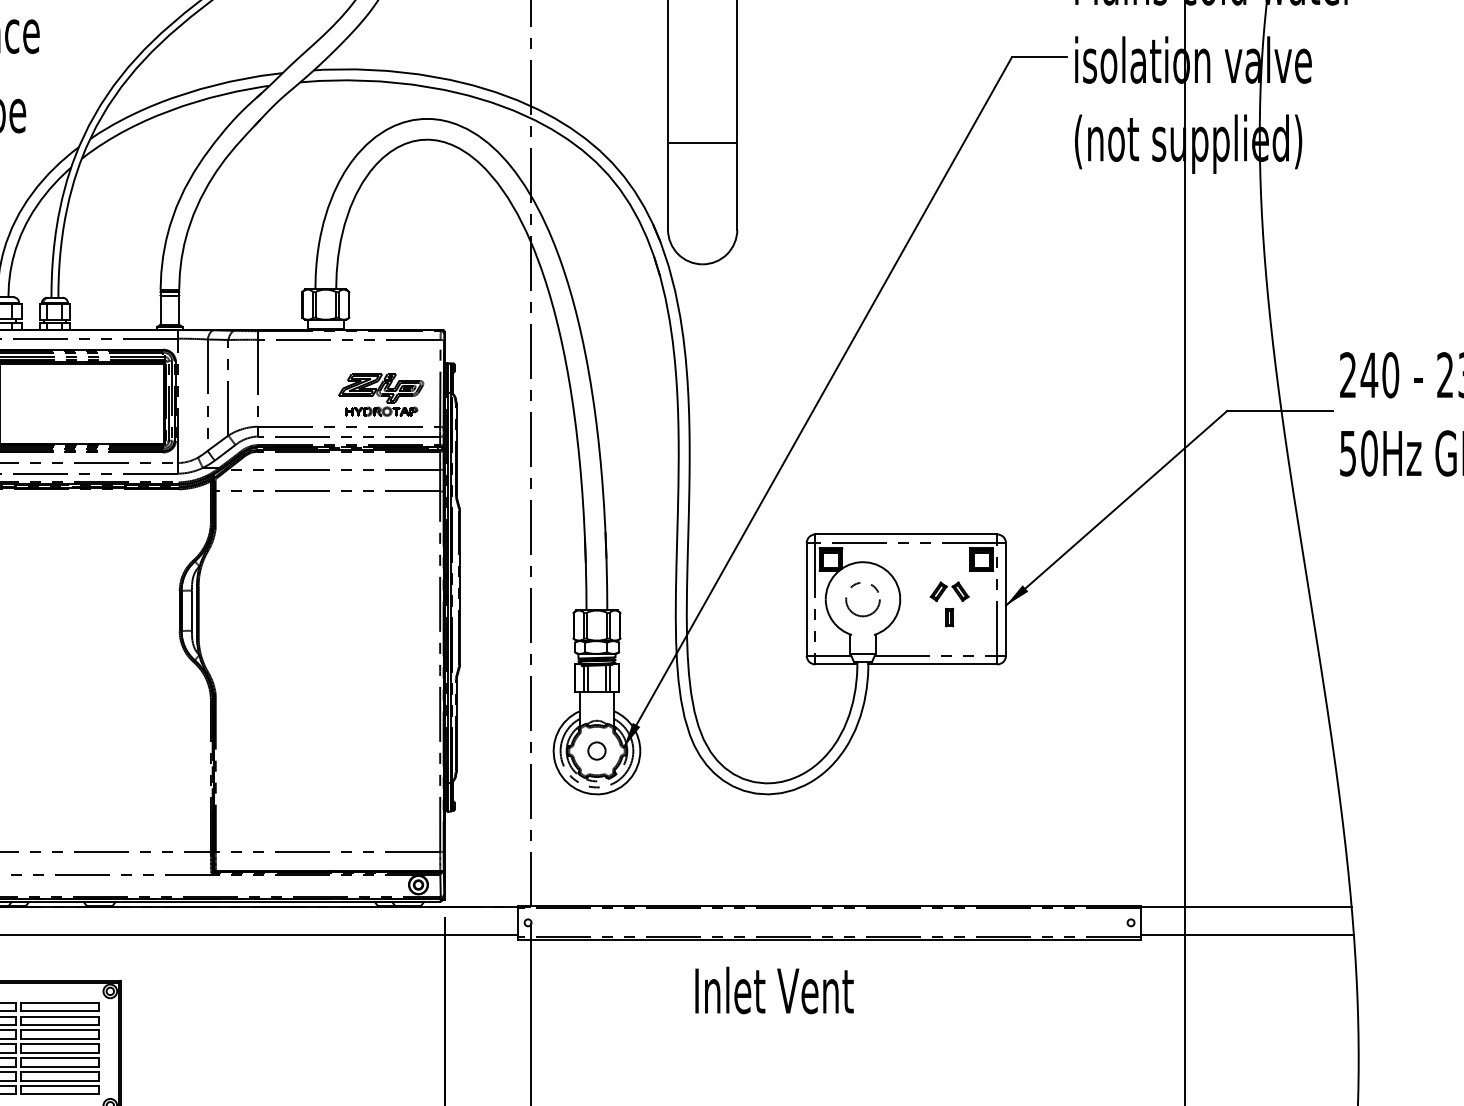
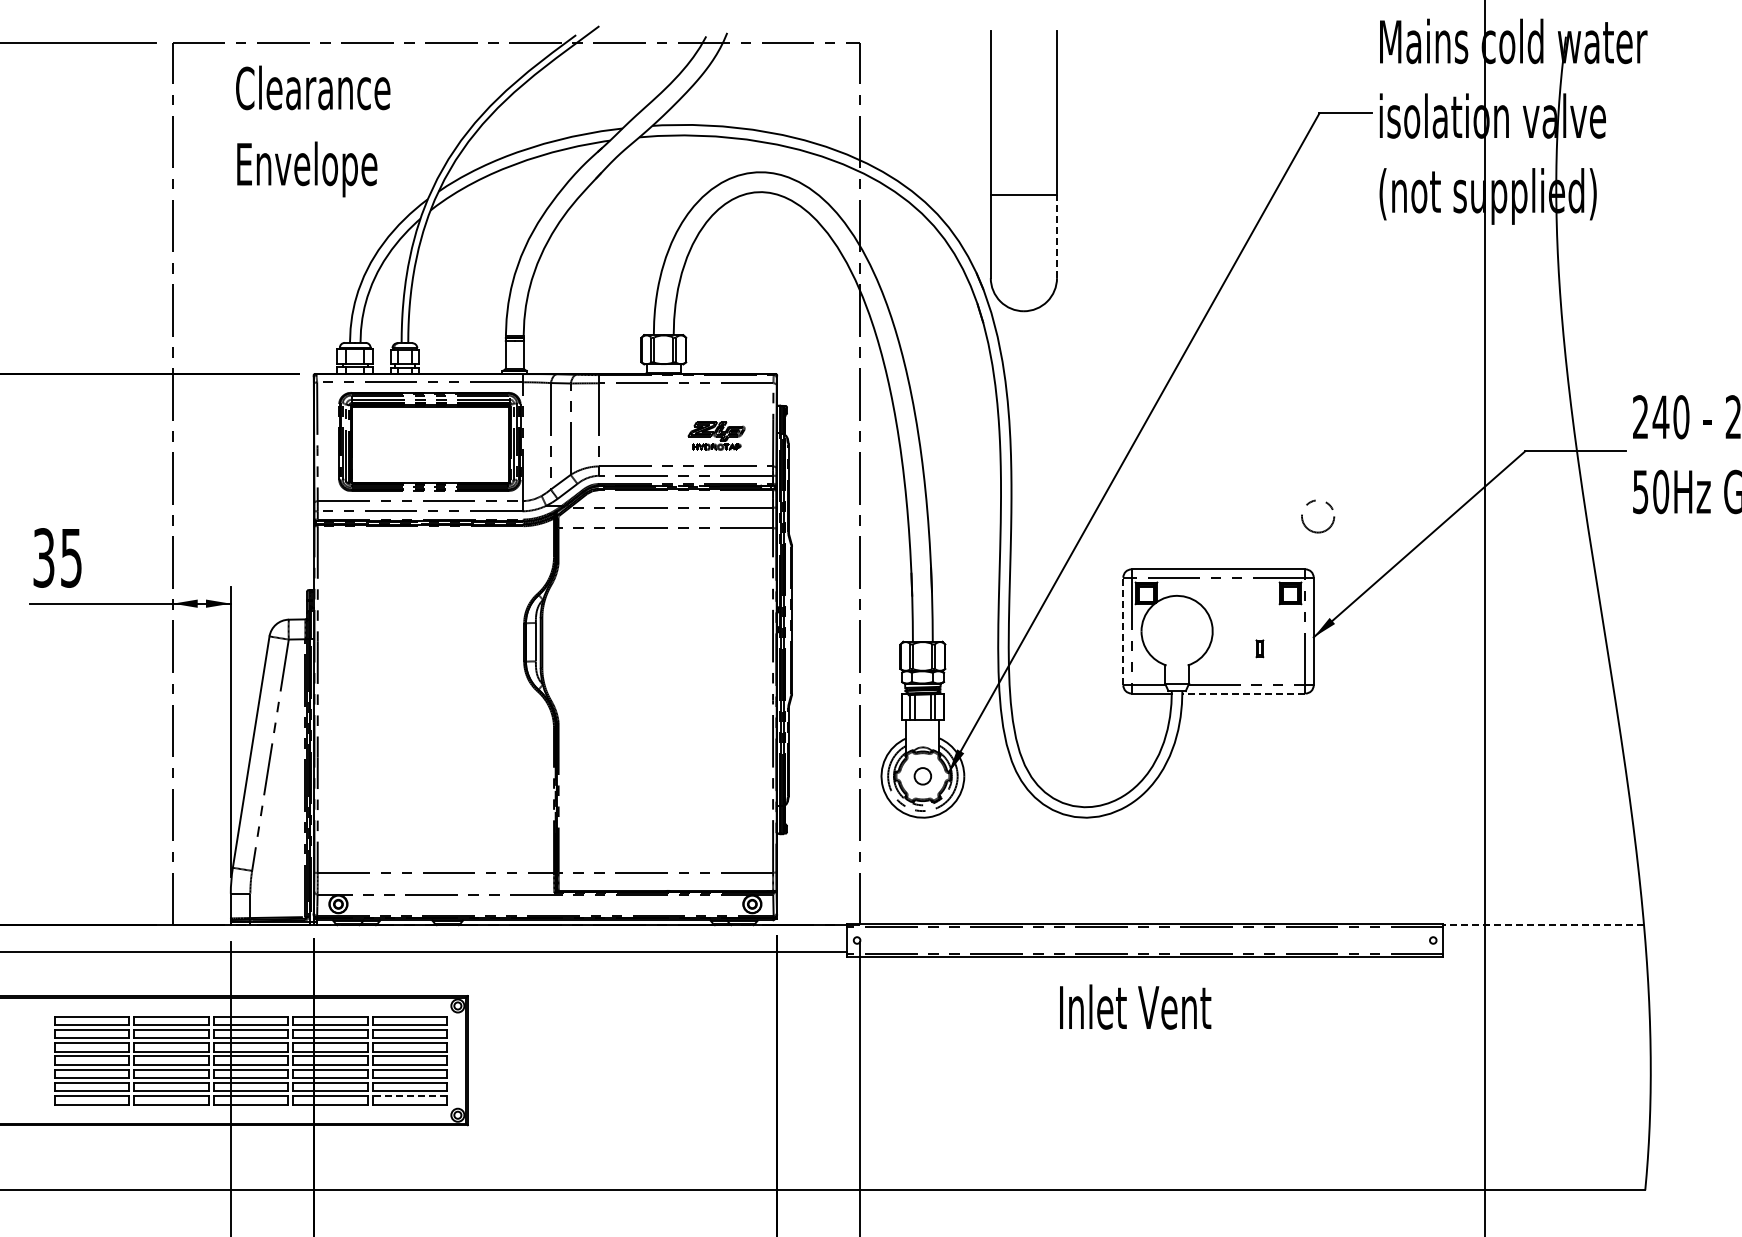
line: (737, 186) -> (1057, 236), solid -> dashed
part: (380, 394) -> (716, 435), size x0.7
part: (949, 591) -> (1259, 623), removed
line: (806, 599) -> (1123, 631), solid -> dashed
circle: (863, 599) -> (1318, 516), moved
line: (932, 664) -> (1243, 693), solid -> dashed
line: (1246, 907) -> (1543, 925), solid -> dashed
line: (1247, 934) -> (1544, 951), removed
text: (774, 989) -> (1135, 1006), moved
line: (59, 1086) -> (409, 1096), solid -> dashed

